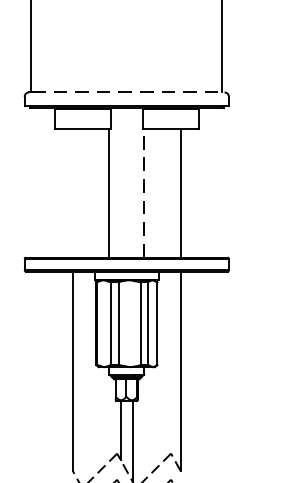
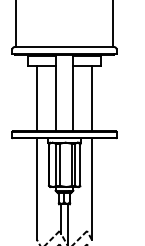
line: (128, 93) -> (65, 47), dashed -> solid
line: (73, 193) -> (37, 98), added
line: (144, 193) -> (73, 98), dashed -> solid

